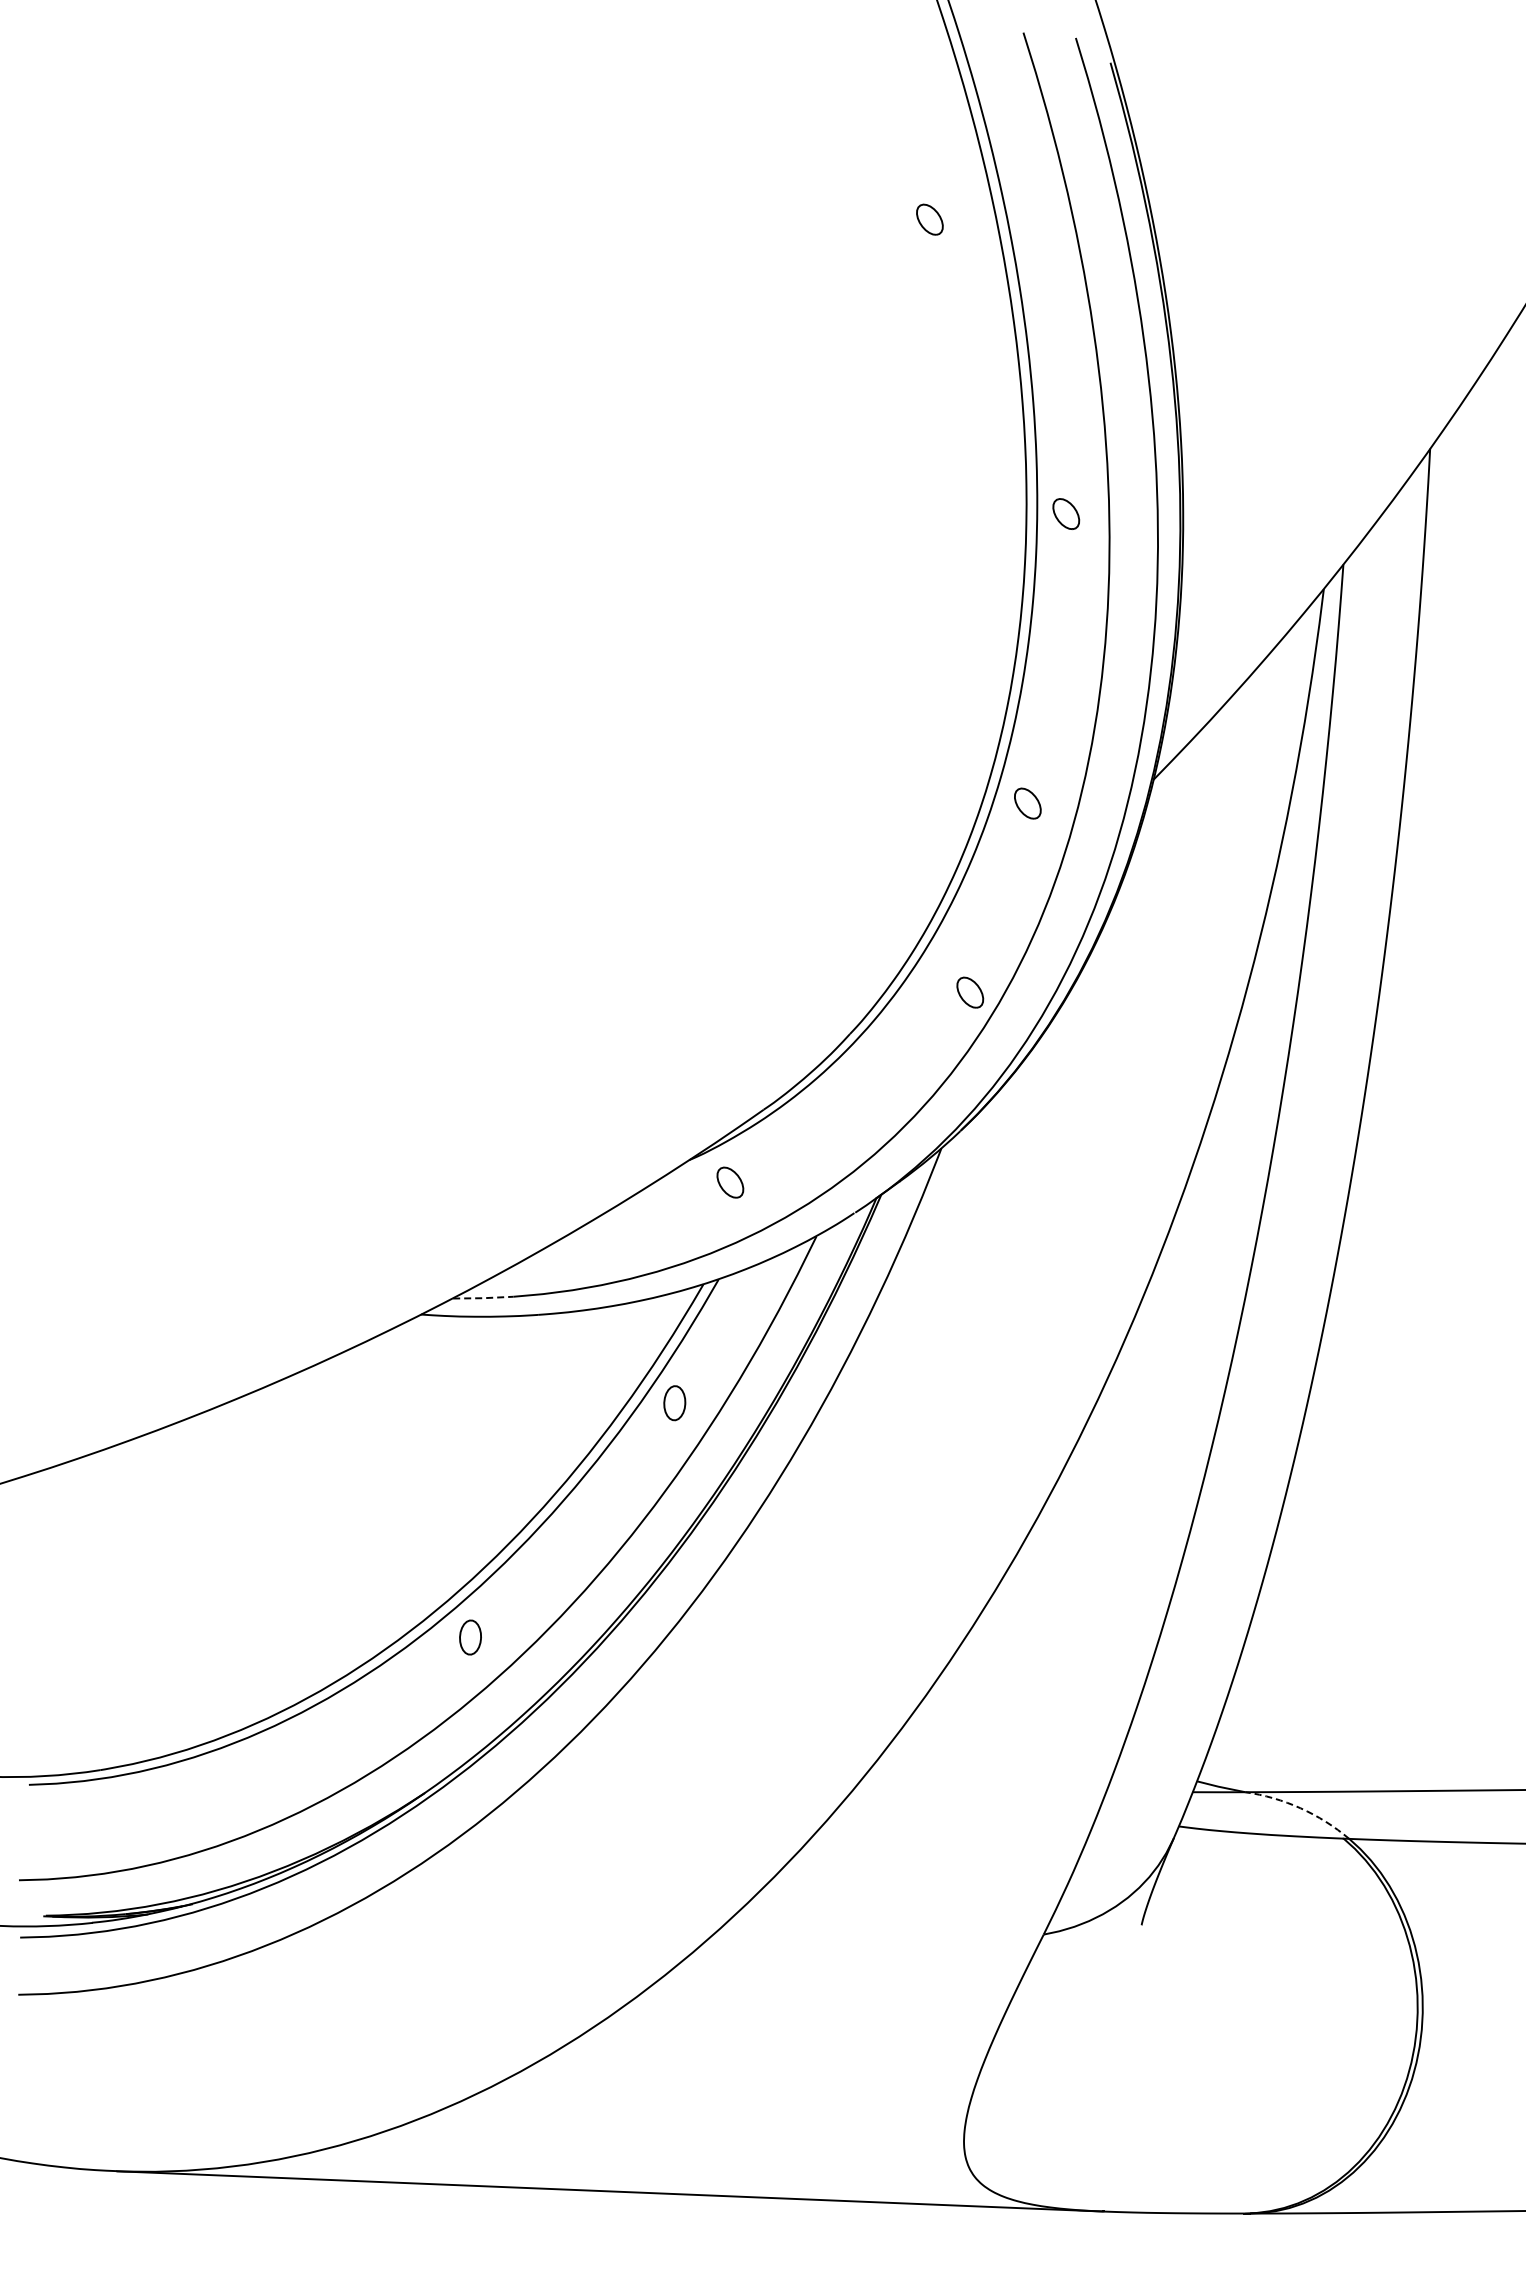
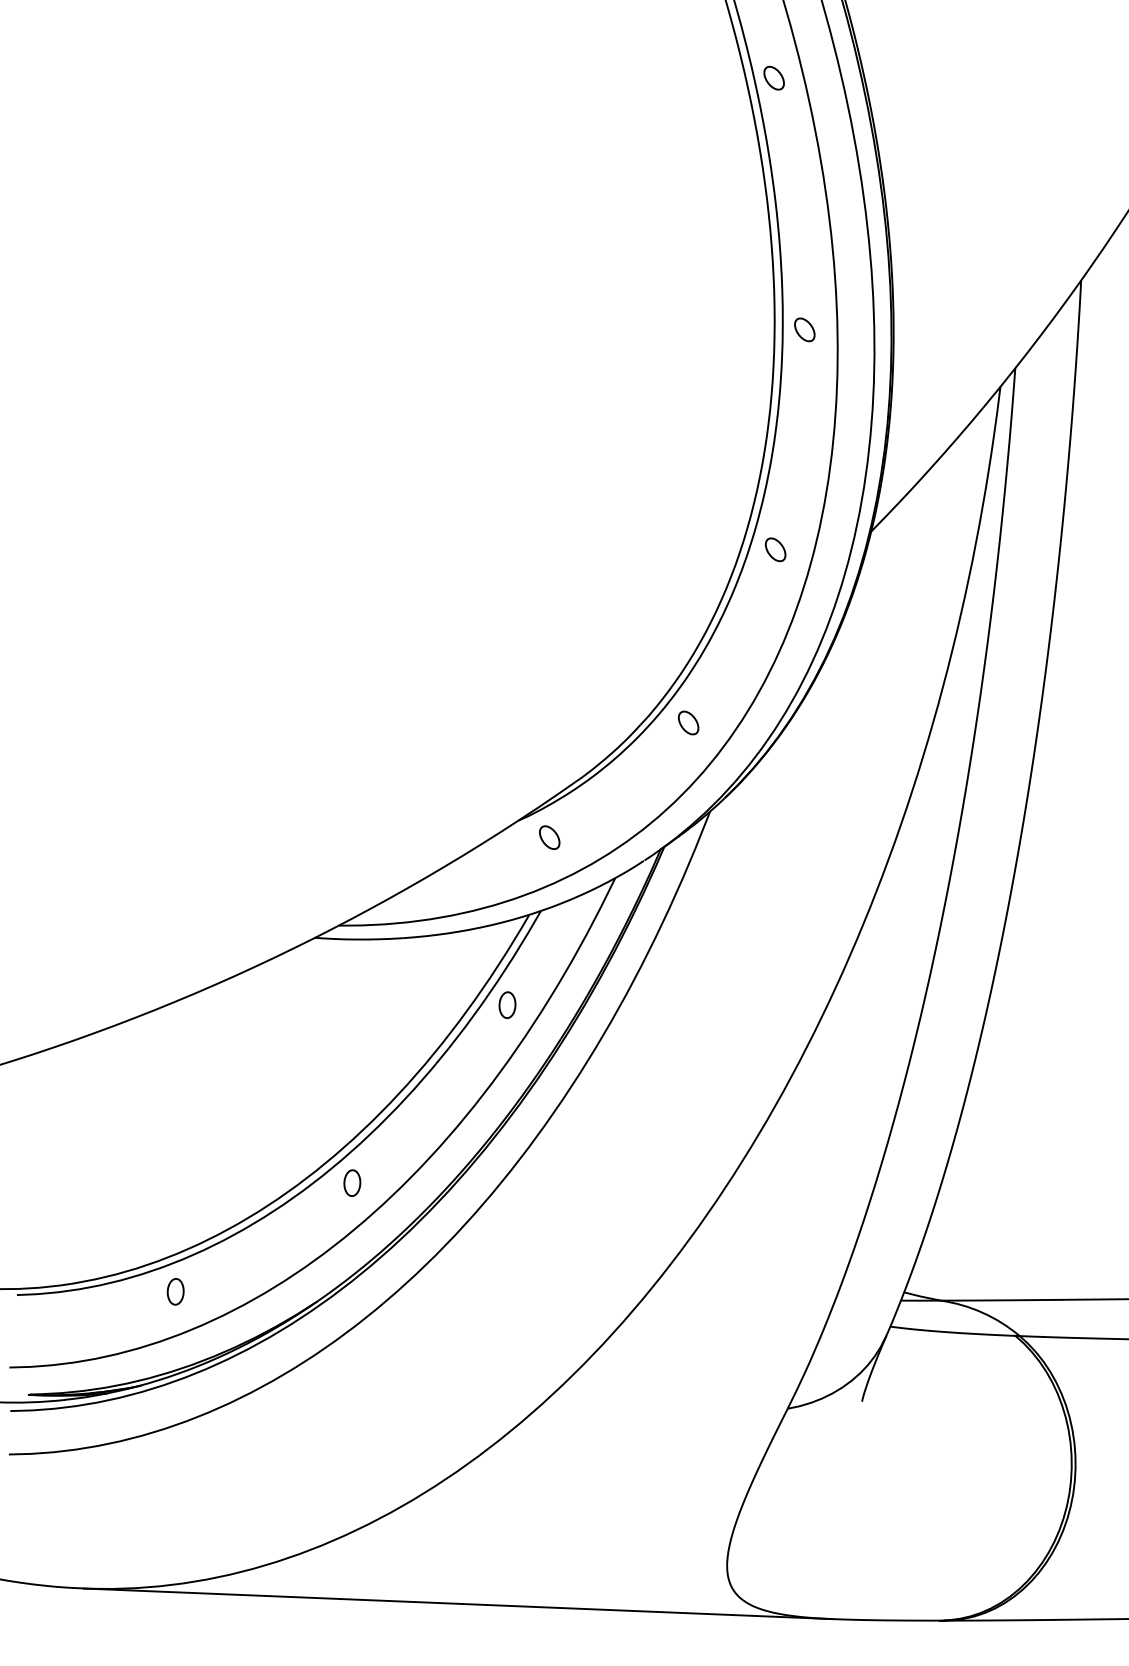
part: (929, 219) -> (773, 78), moved
part: (970, 992) -> (688, 722), moved
line: (483, 1298) -> (362, 925), dashed -> solid
part: (237, 1780) -> (175, 1291), added
arc: (1300, 1808) -> (982, 1313), dashed -> solid

